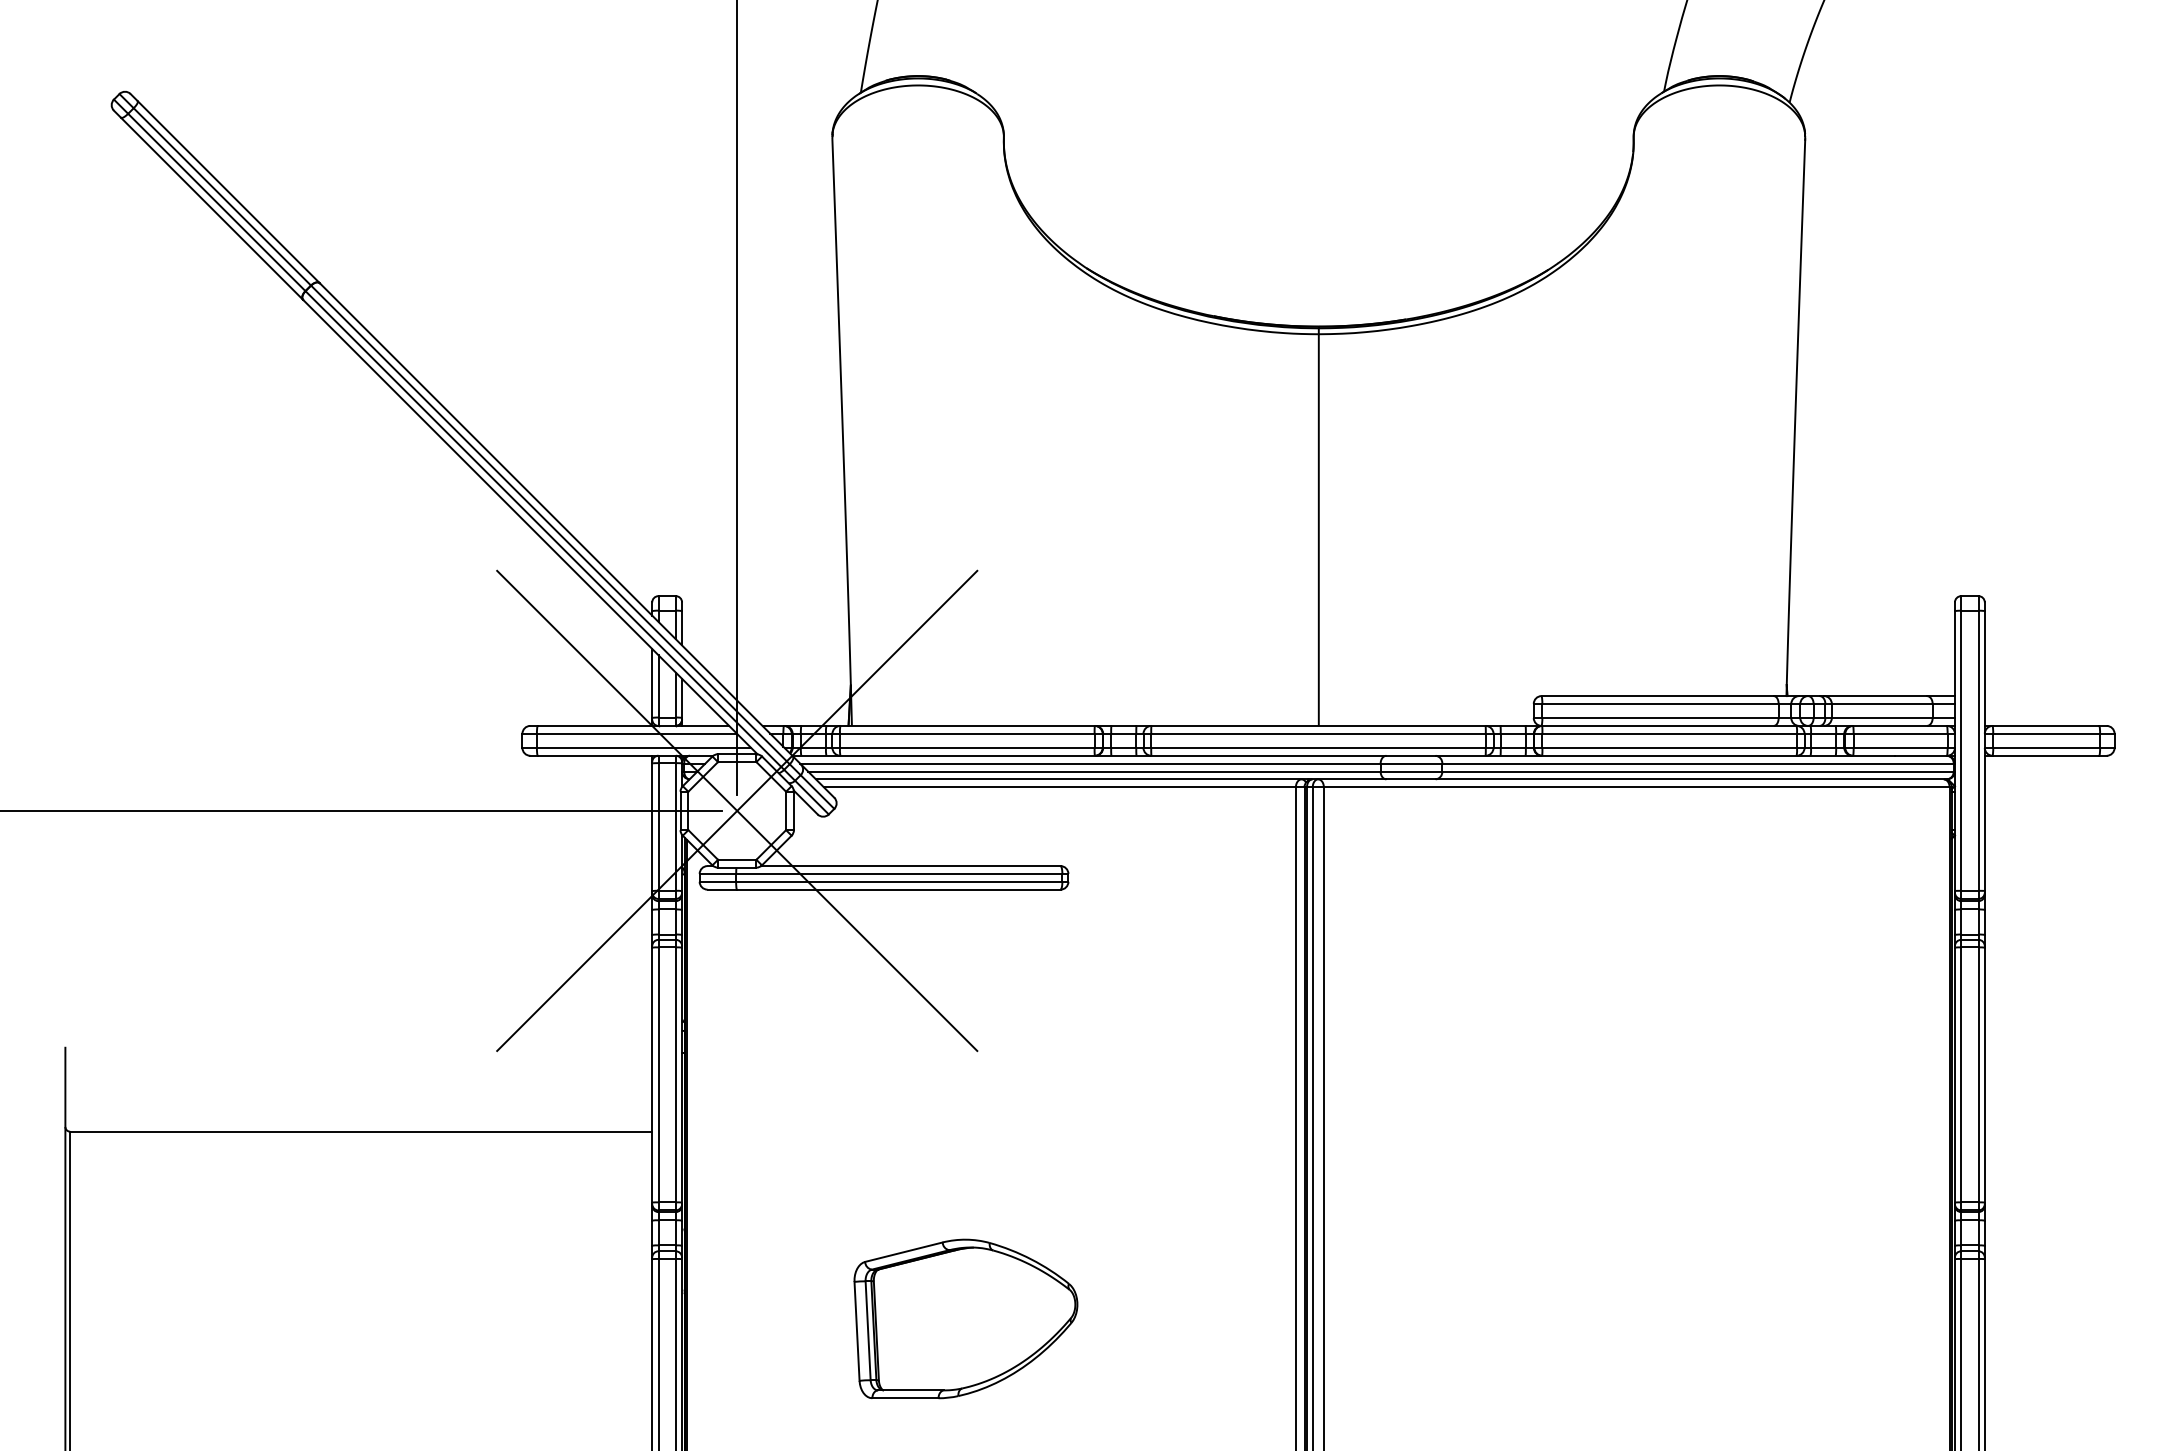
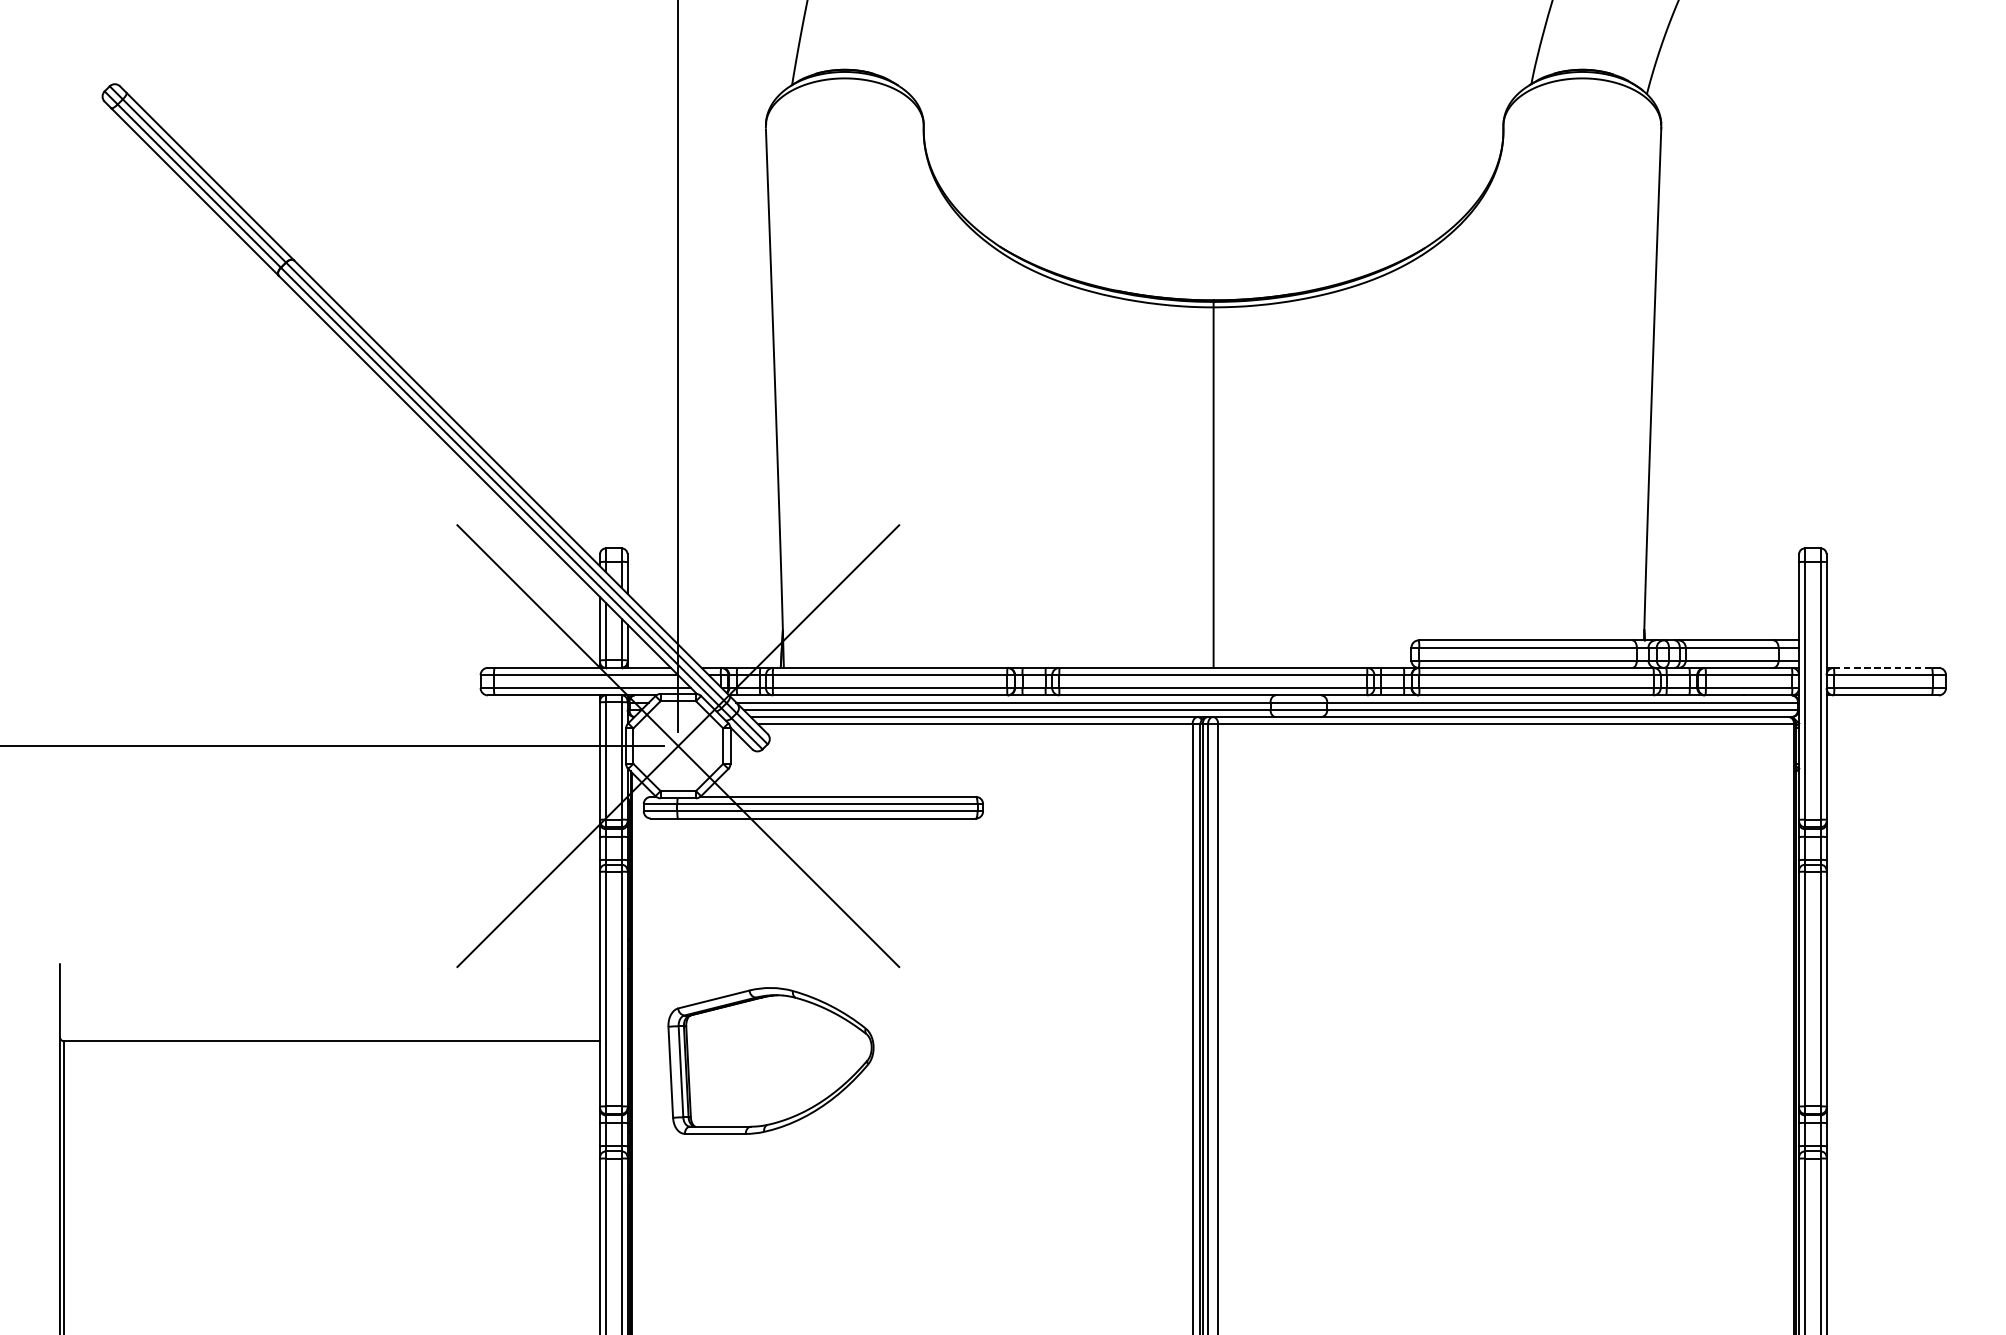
line: (2046, 725) -> (1883, 667), solid -> dashed
part: (965, 1318) -> (770, 1060), moved

